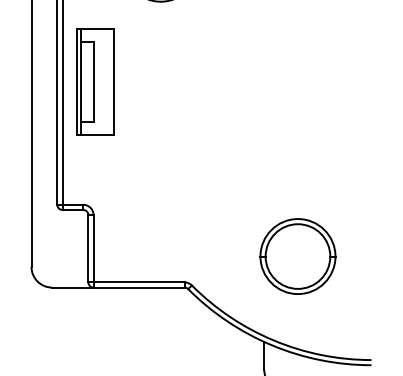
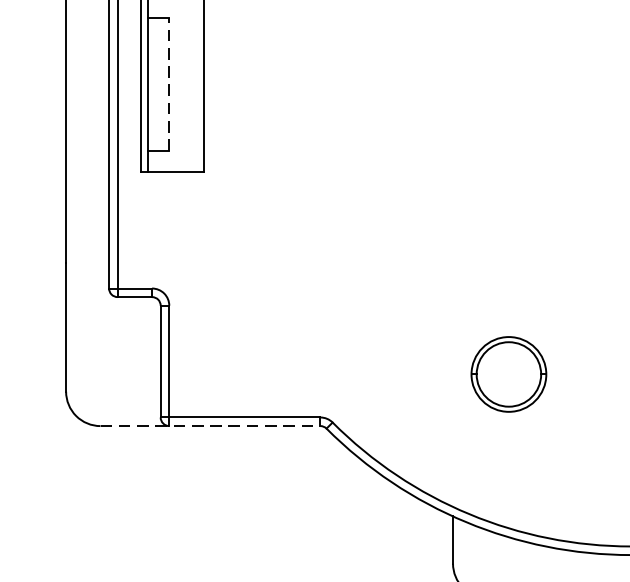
line: (93, 81) -> (169, 83), solid -> dashed
part: (297, 256) -> (508, 374), size x0.6
line: (118, 287) -> (210, 425), solid -> dashed

